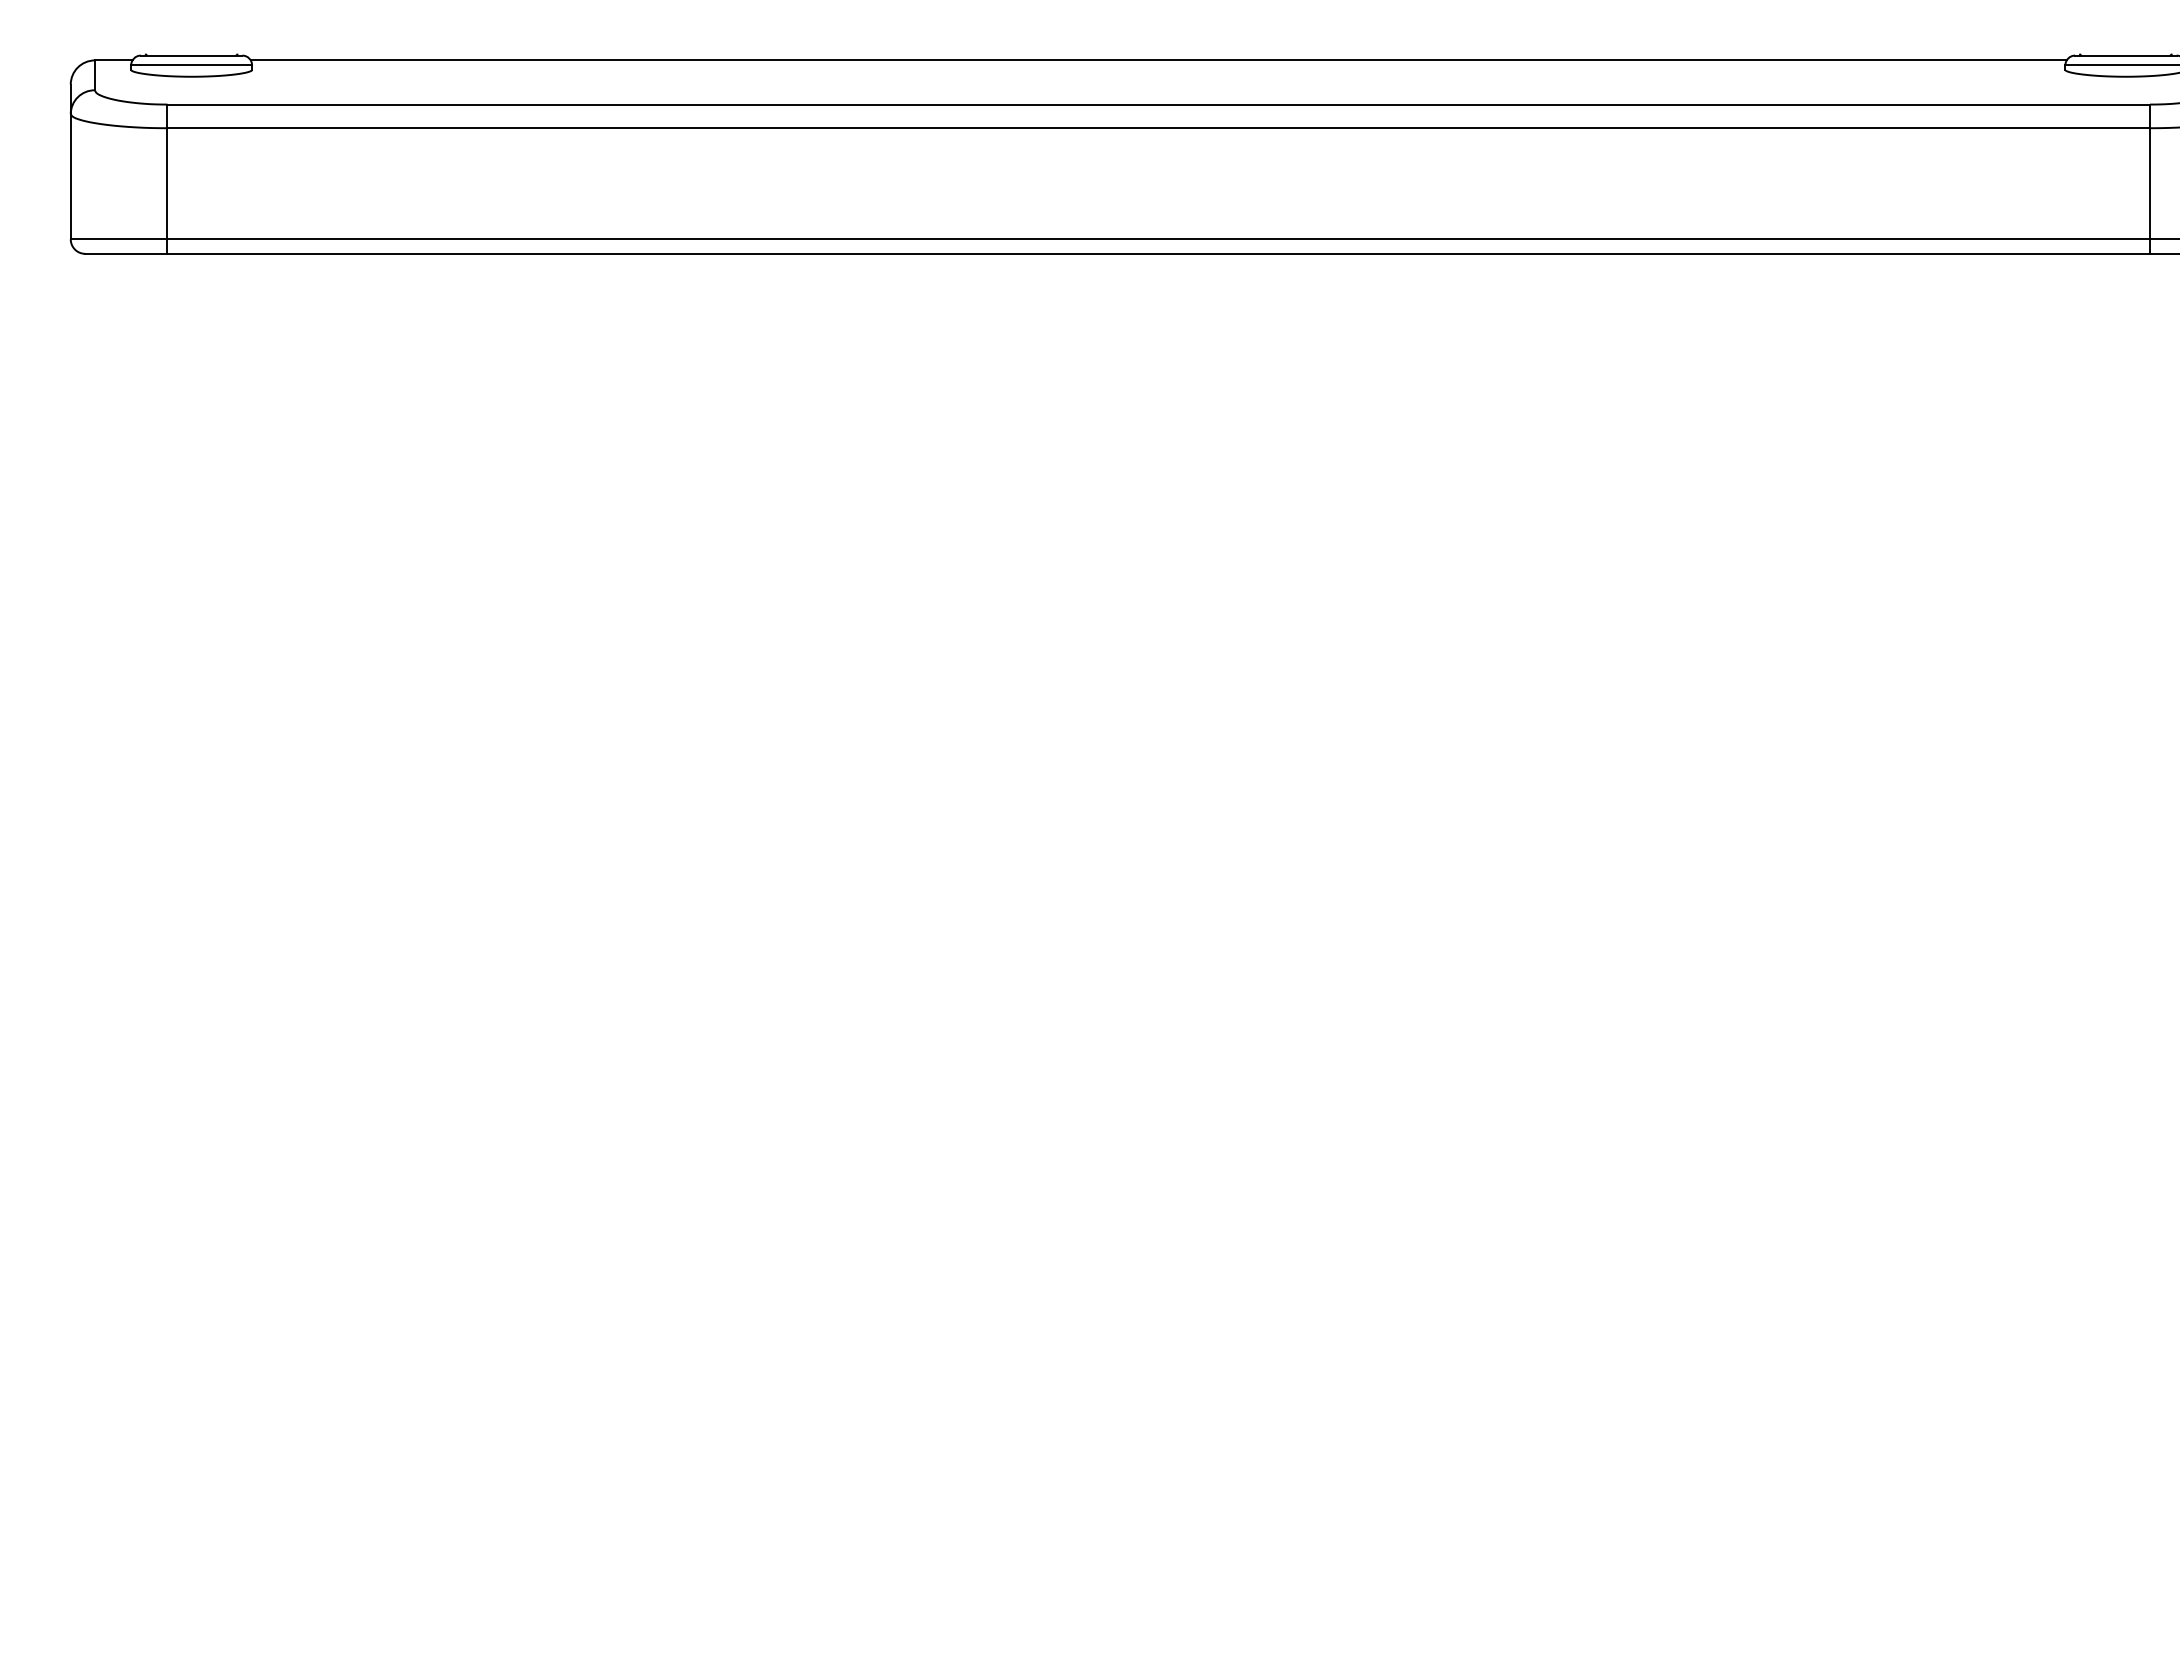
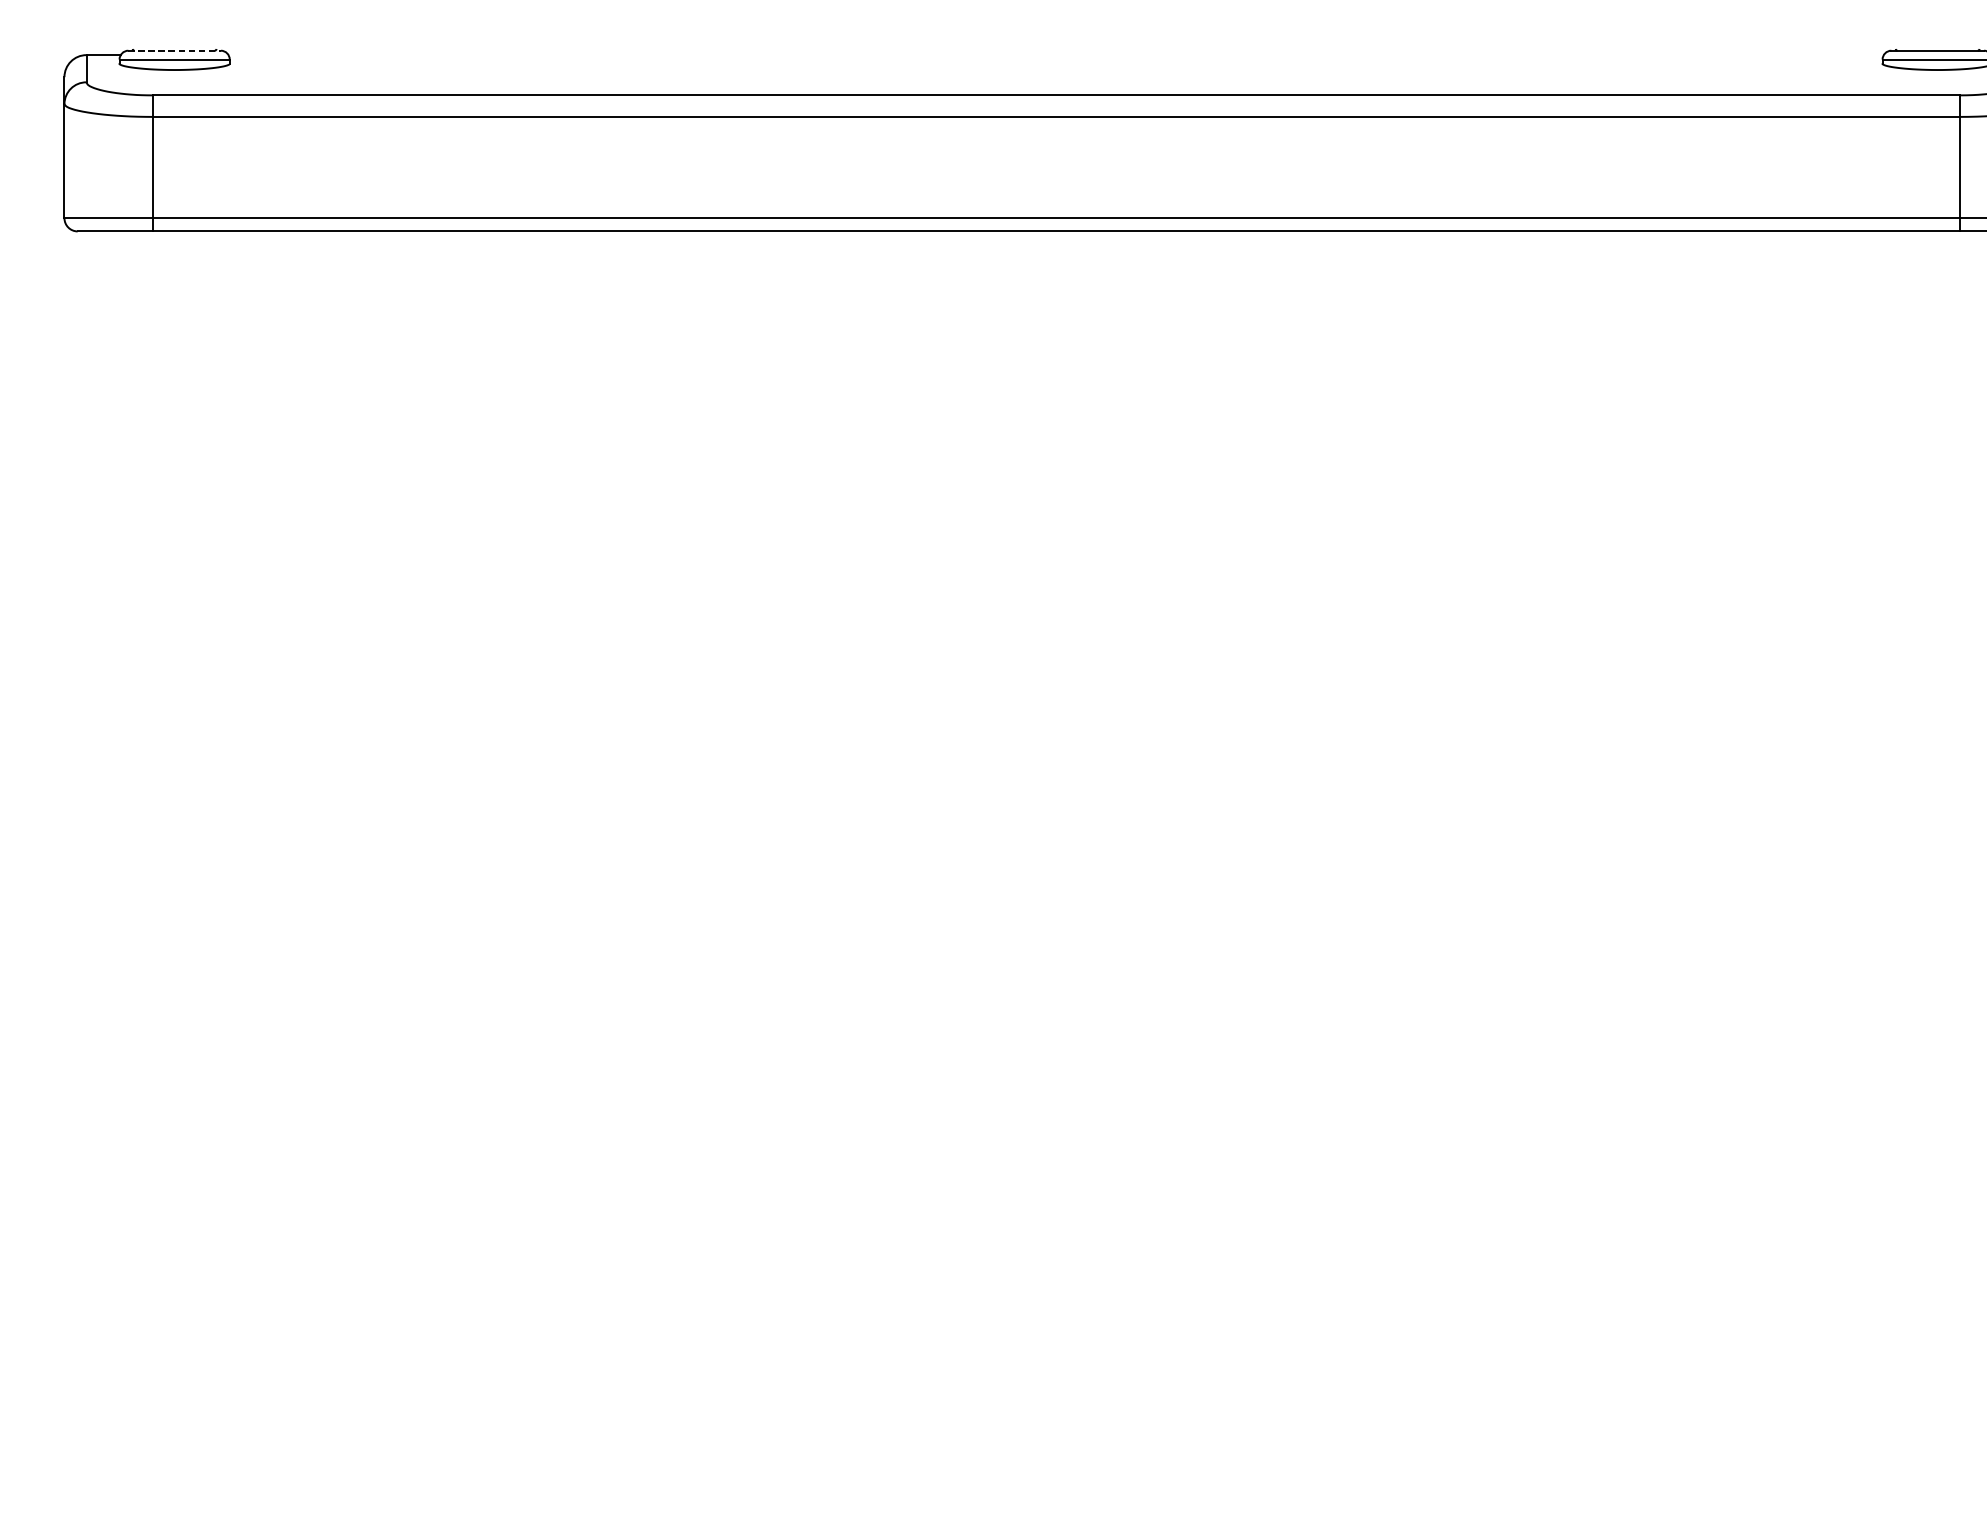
line: (191, 55) -> (174, 50), solid -> dashed
line: (1158, 60) -> (1055, 55), removed

